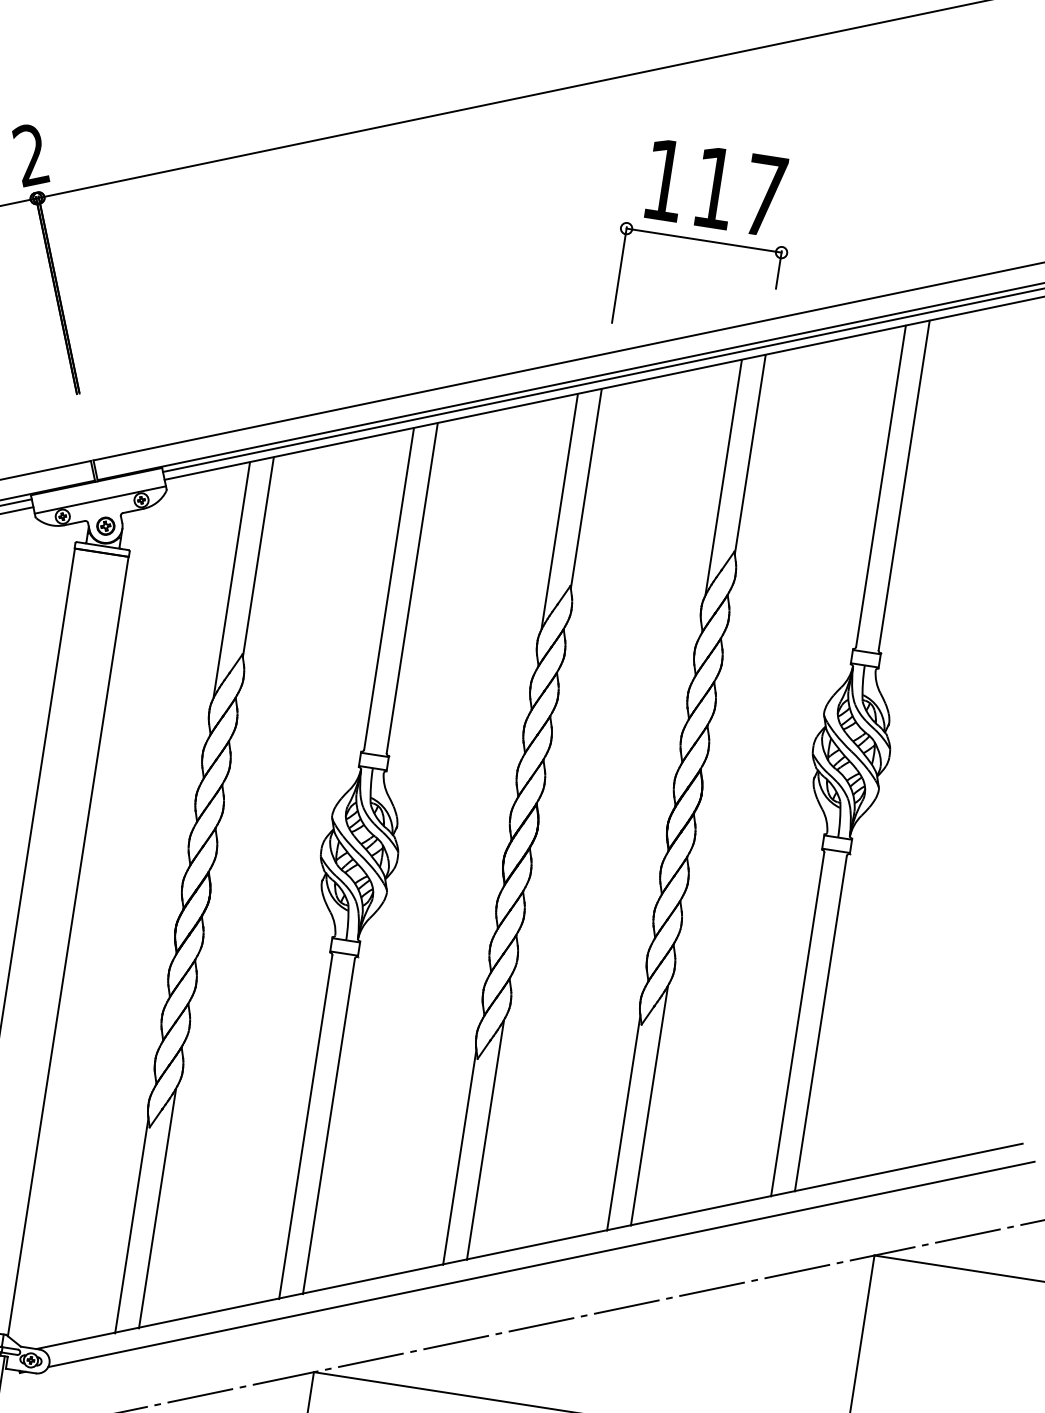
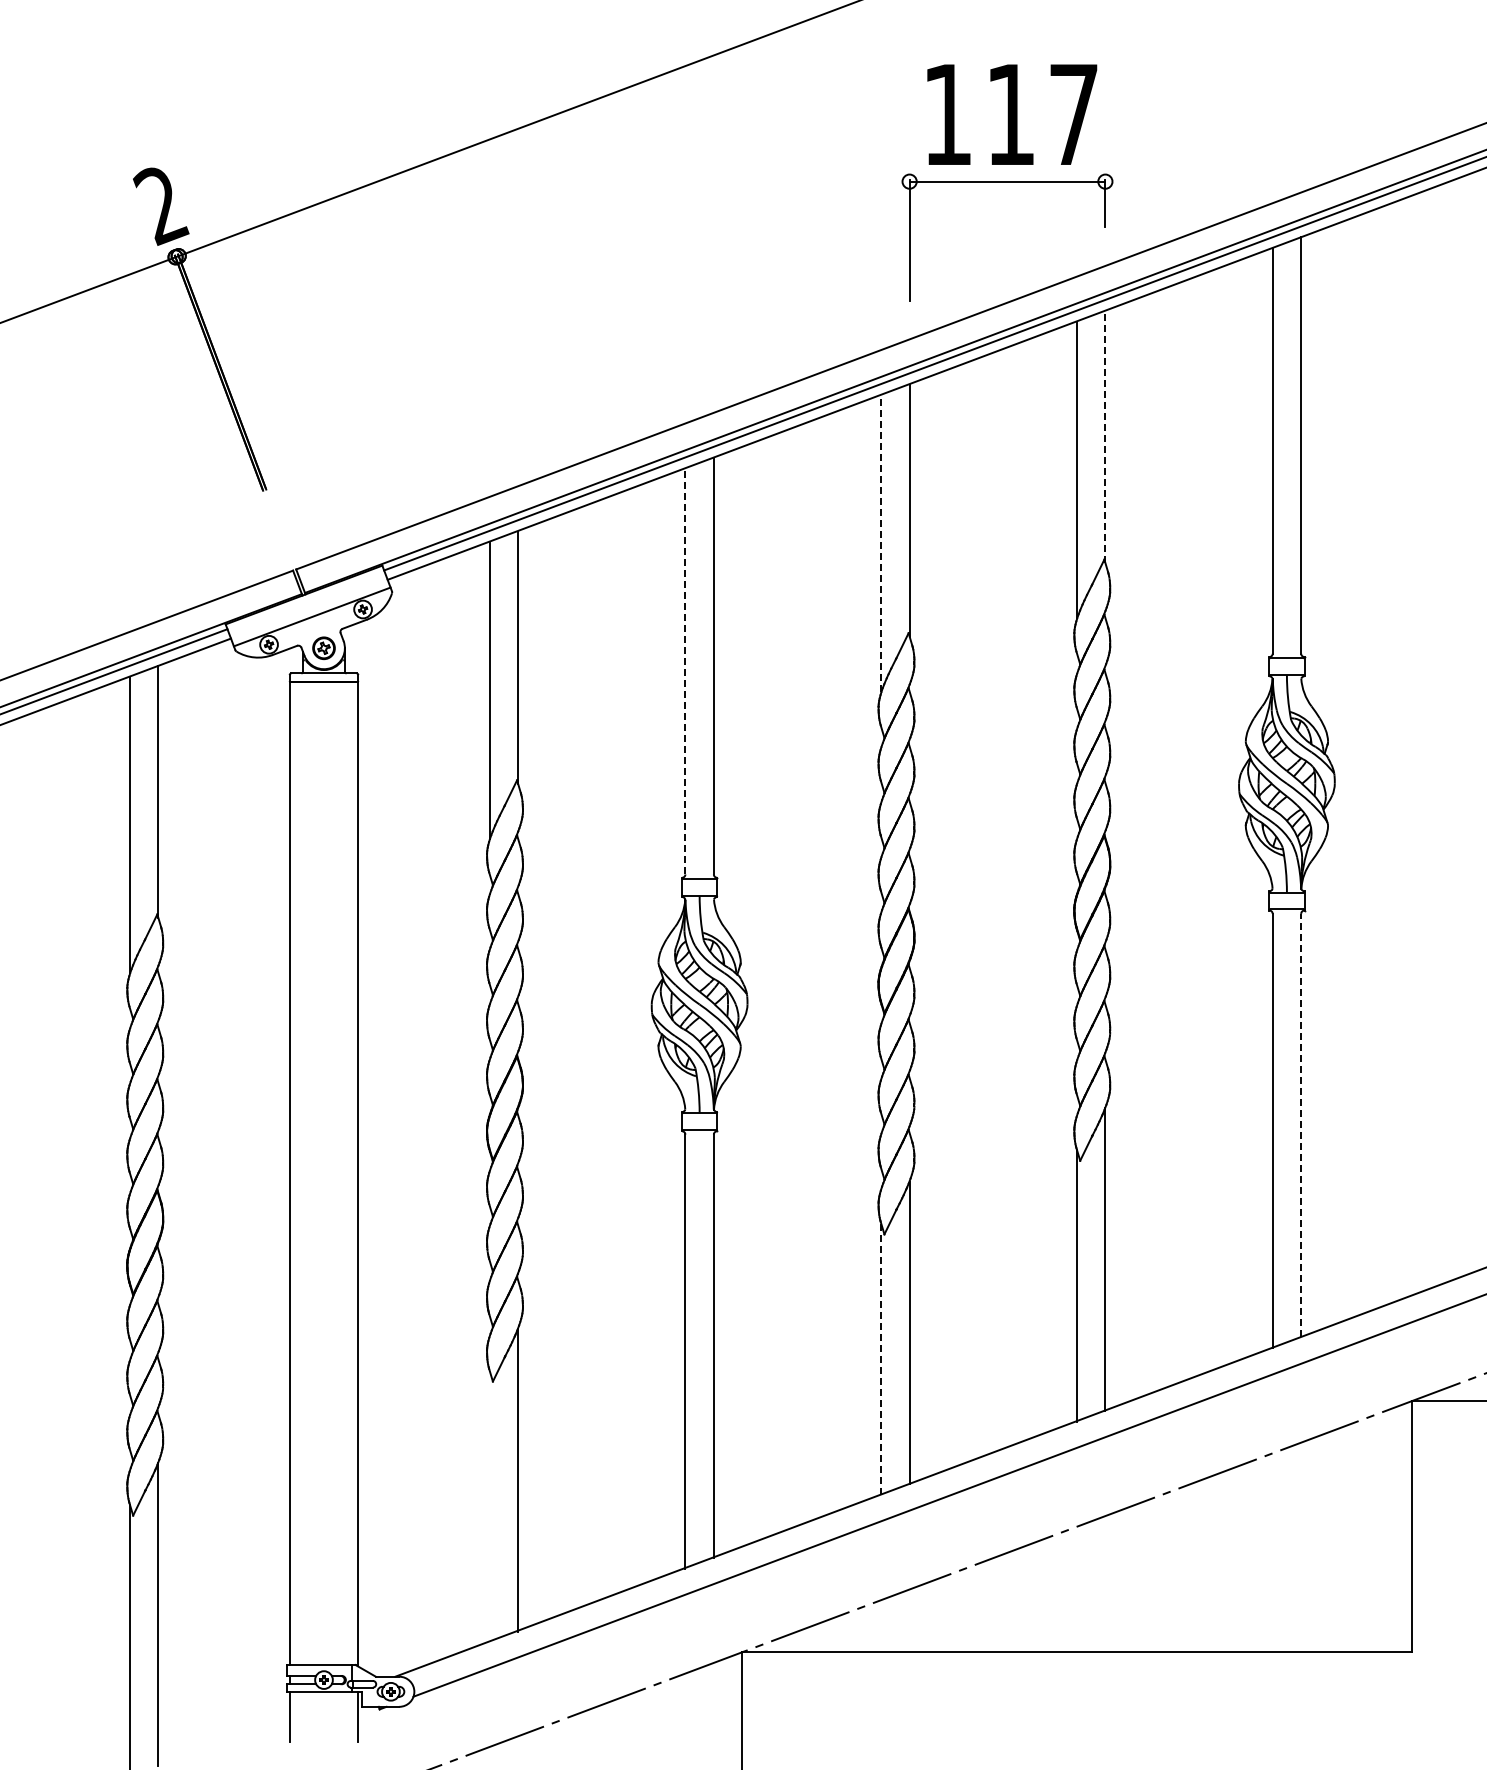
line: (750, 455) -> (1105, 437), solid -> dashed
line: (559, 511) -> (881, 543), solid -> dashed
line: (389, 588) -> (685, 671), solid -> dashed
line: (821, 1023) -> (1301, 1125), solid -> dashed
line: (460, 1157) -> (881, 1359), solid -> dashed
line: (131, 1225) -> (489, 1506), removed

